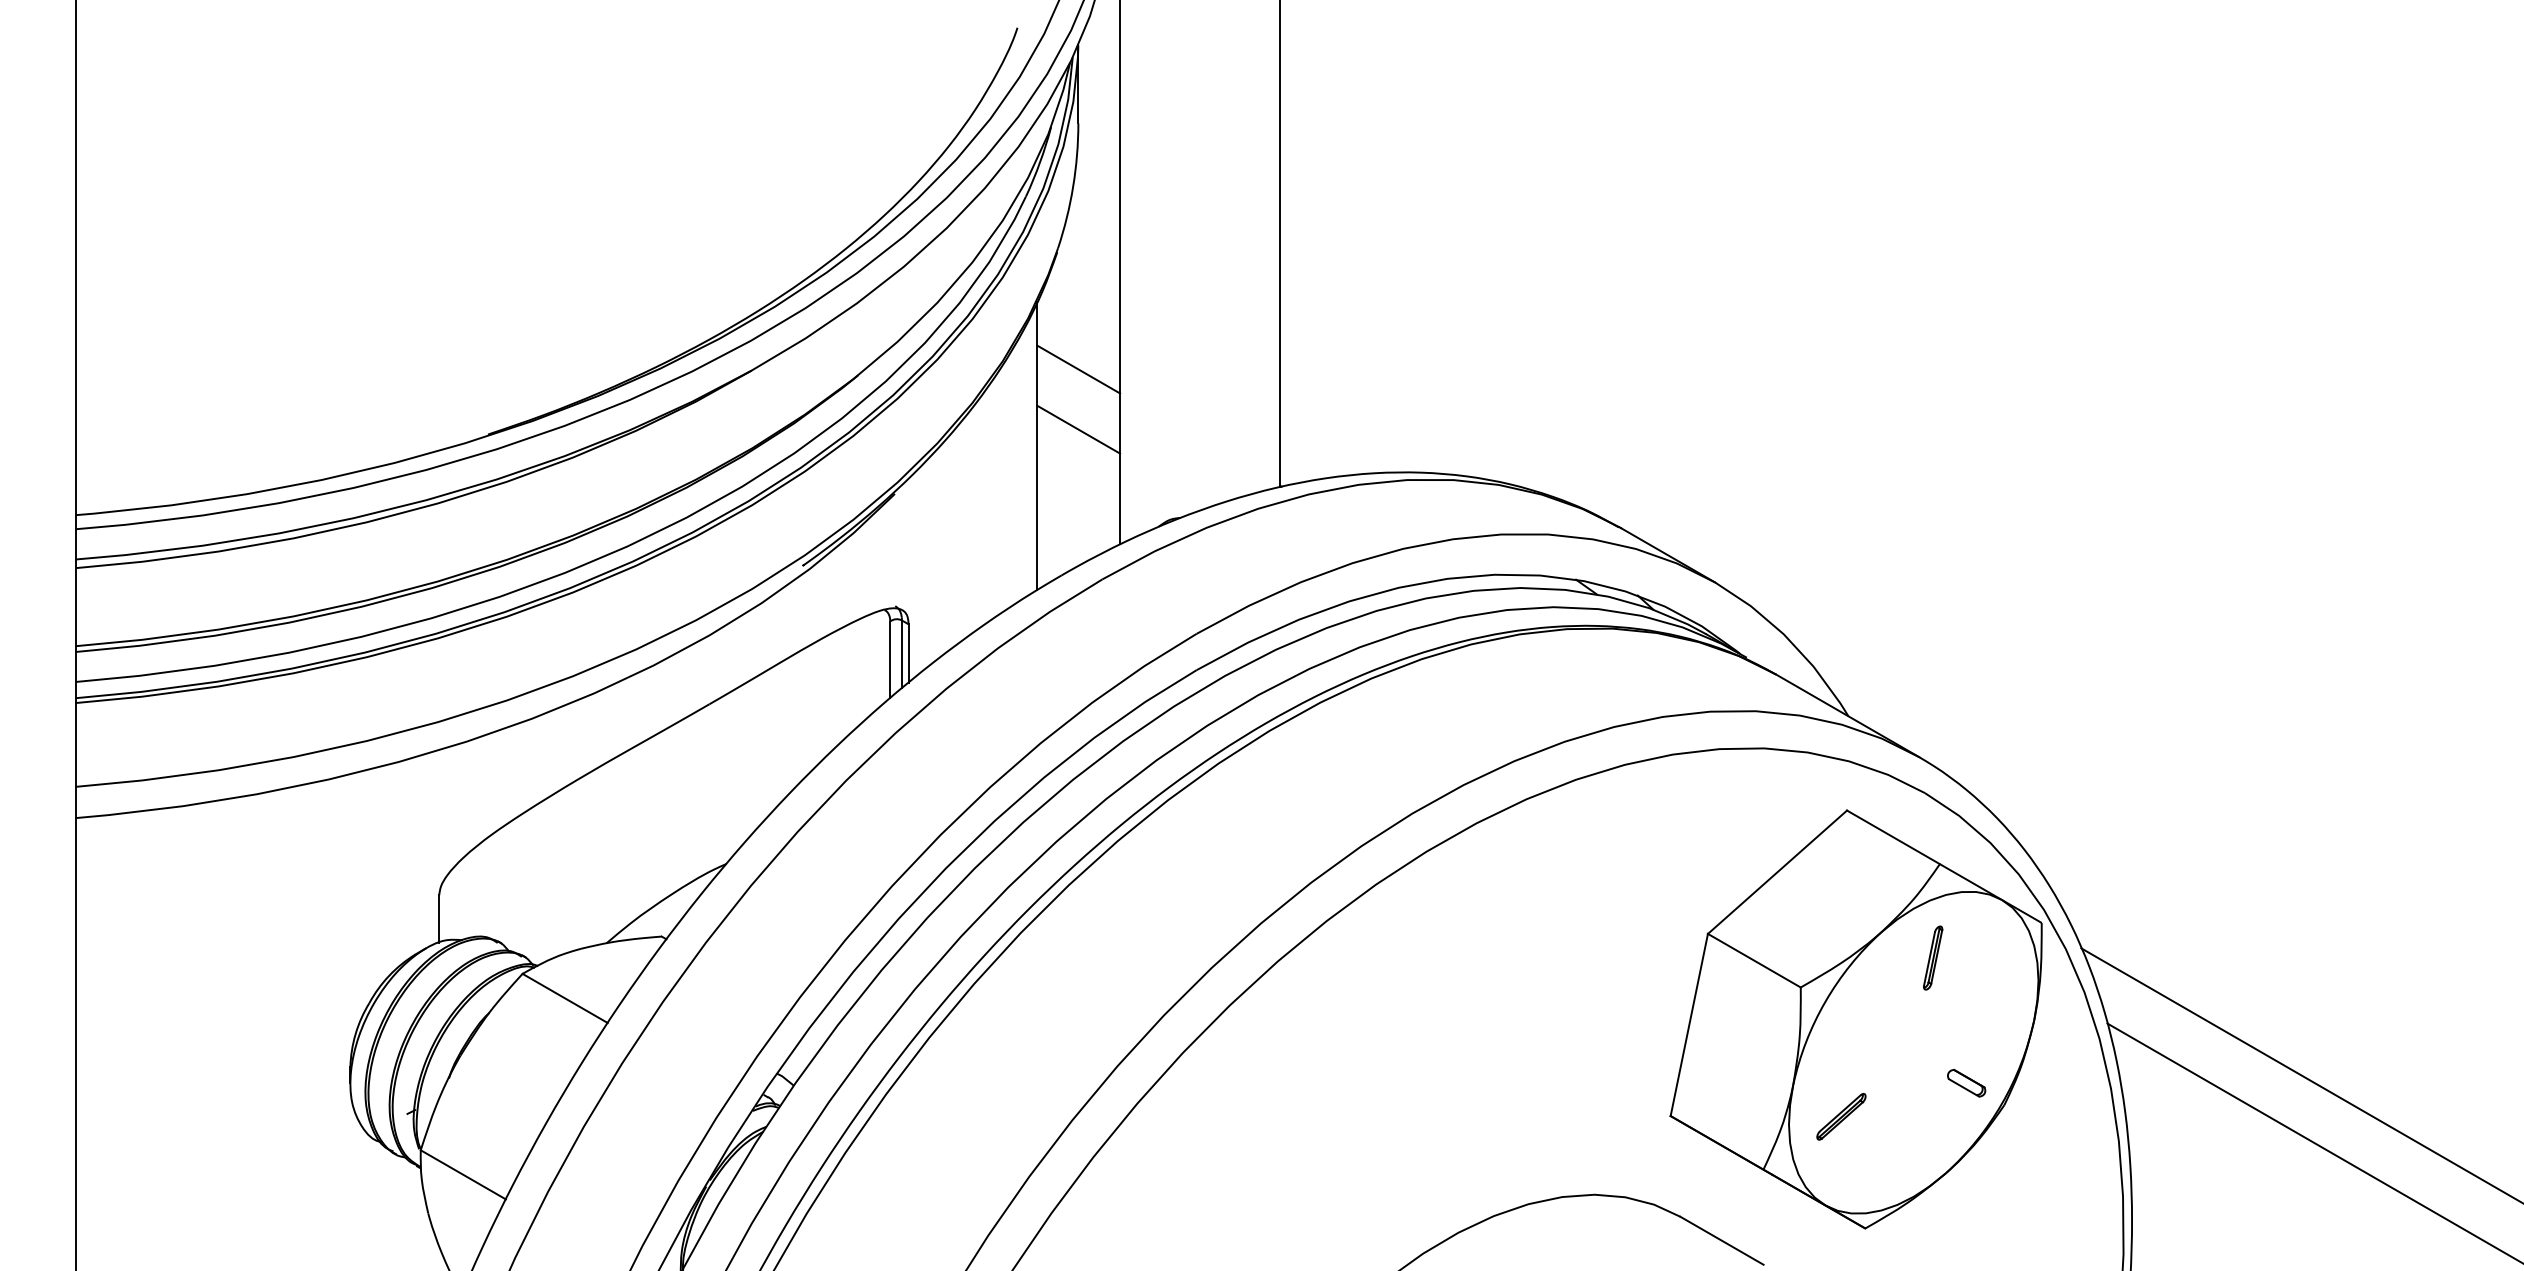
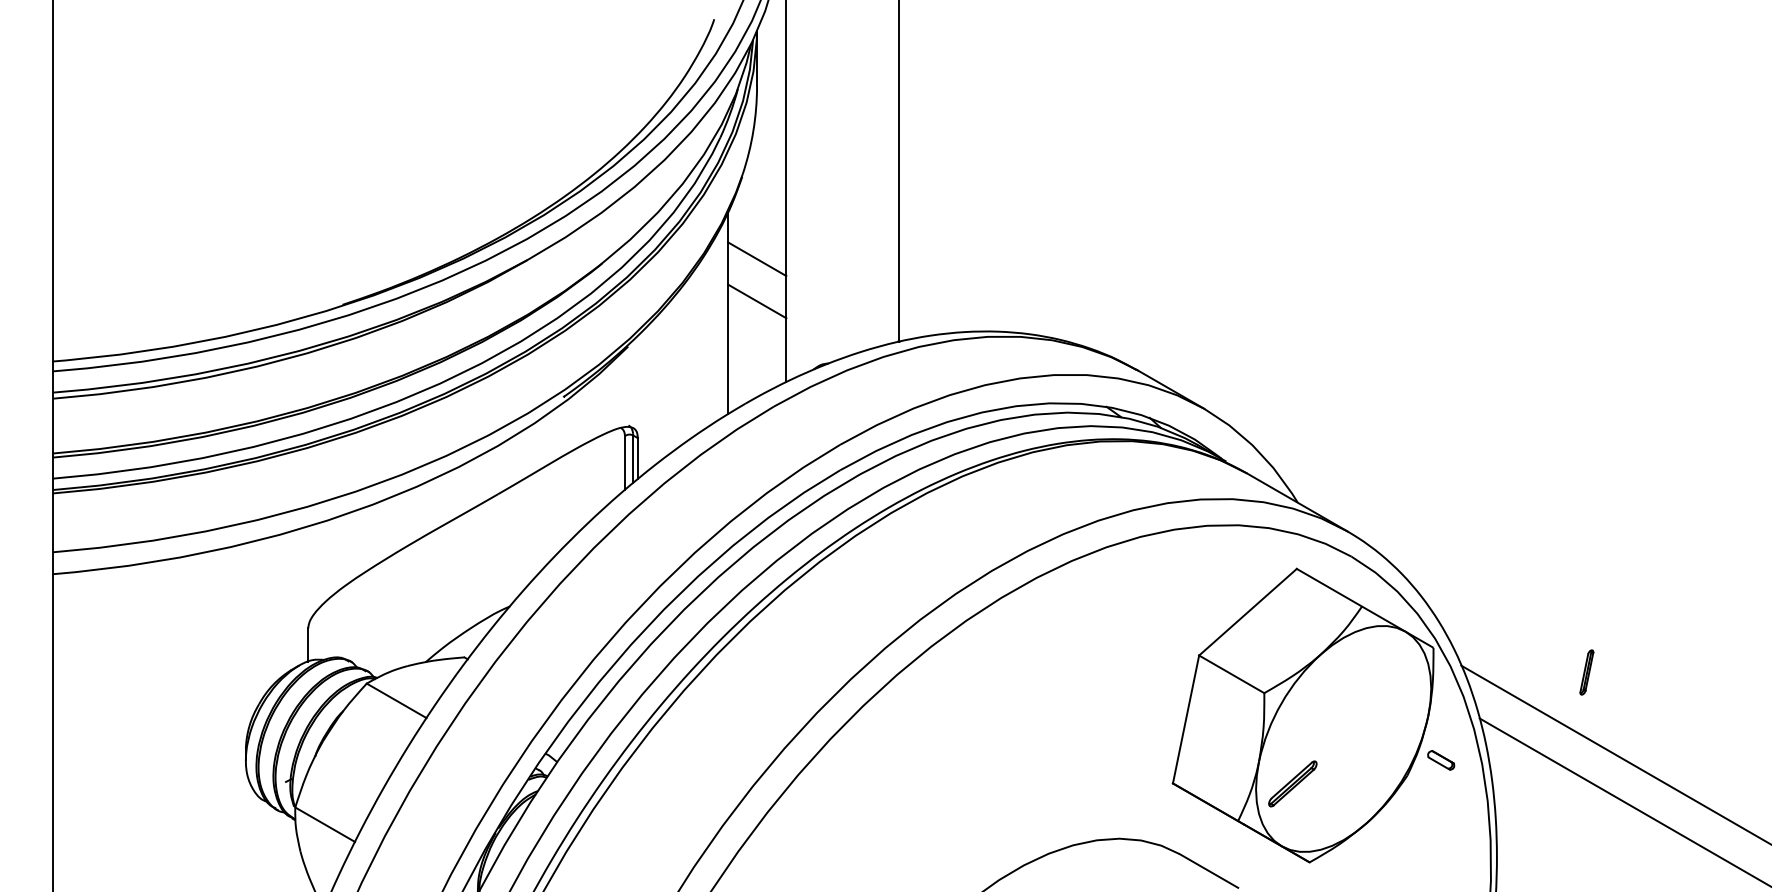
part: (1933, 957) -> (1587, 672), moved
part: (1966, 1083) -> (1441, 760), moved
part: (1841, 1116) -> (1292, 783), size x1.4

